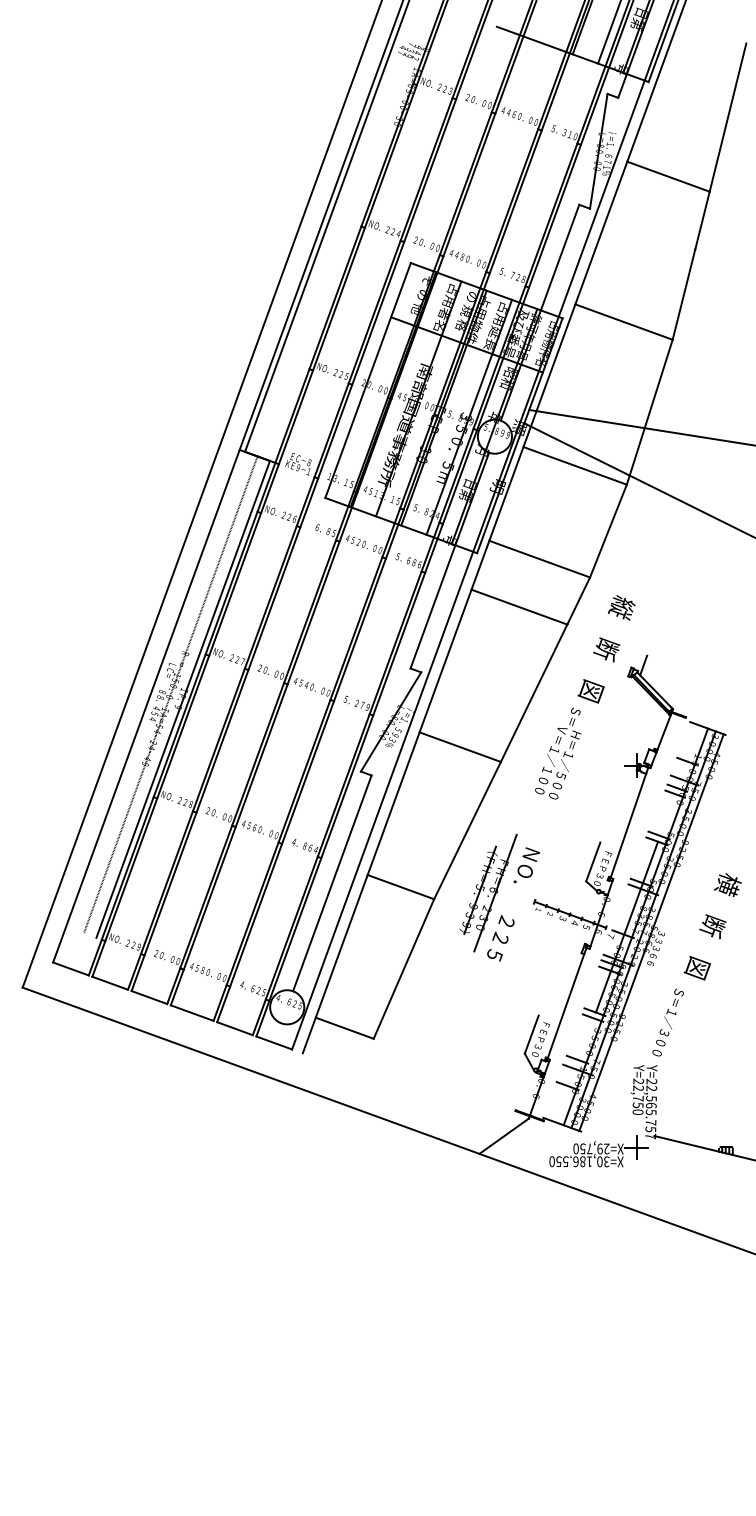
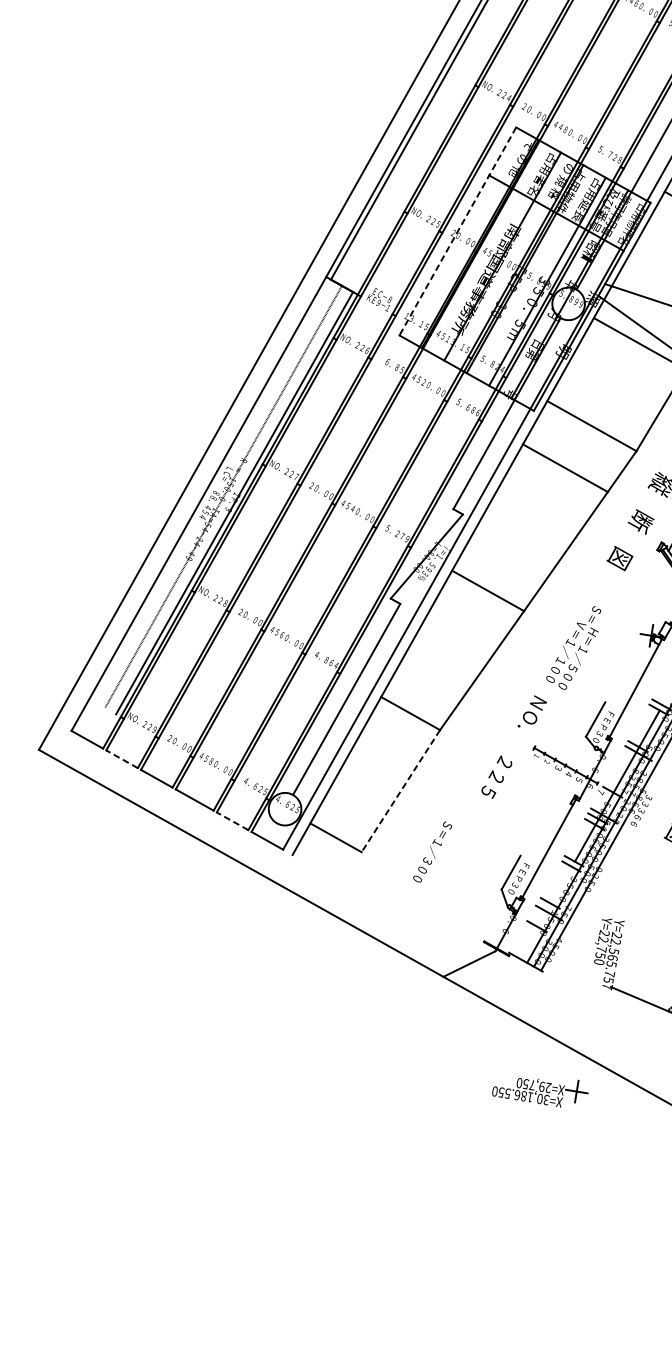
line: (368, 380) -> (458, 231), solid -> dashed
text: (558, 753) -> (573, 646), moved
part: (488, 892) -> (492, 732), removed
line: (403, 969) -> (400, 791), solid -> dashed
line: (110, 983) -> (122, 759), solid -> dashed
text: (667, 1022) -> (432, 851), moved
line: (235, 1028) -> (233, 821), solid -> dashed
part: (598, 1151) -> (540, 1089), moved

